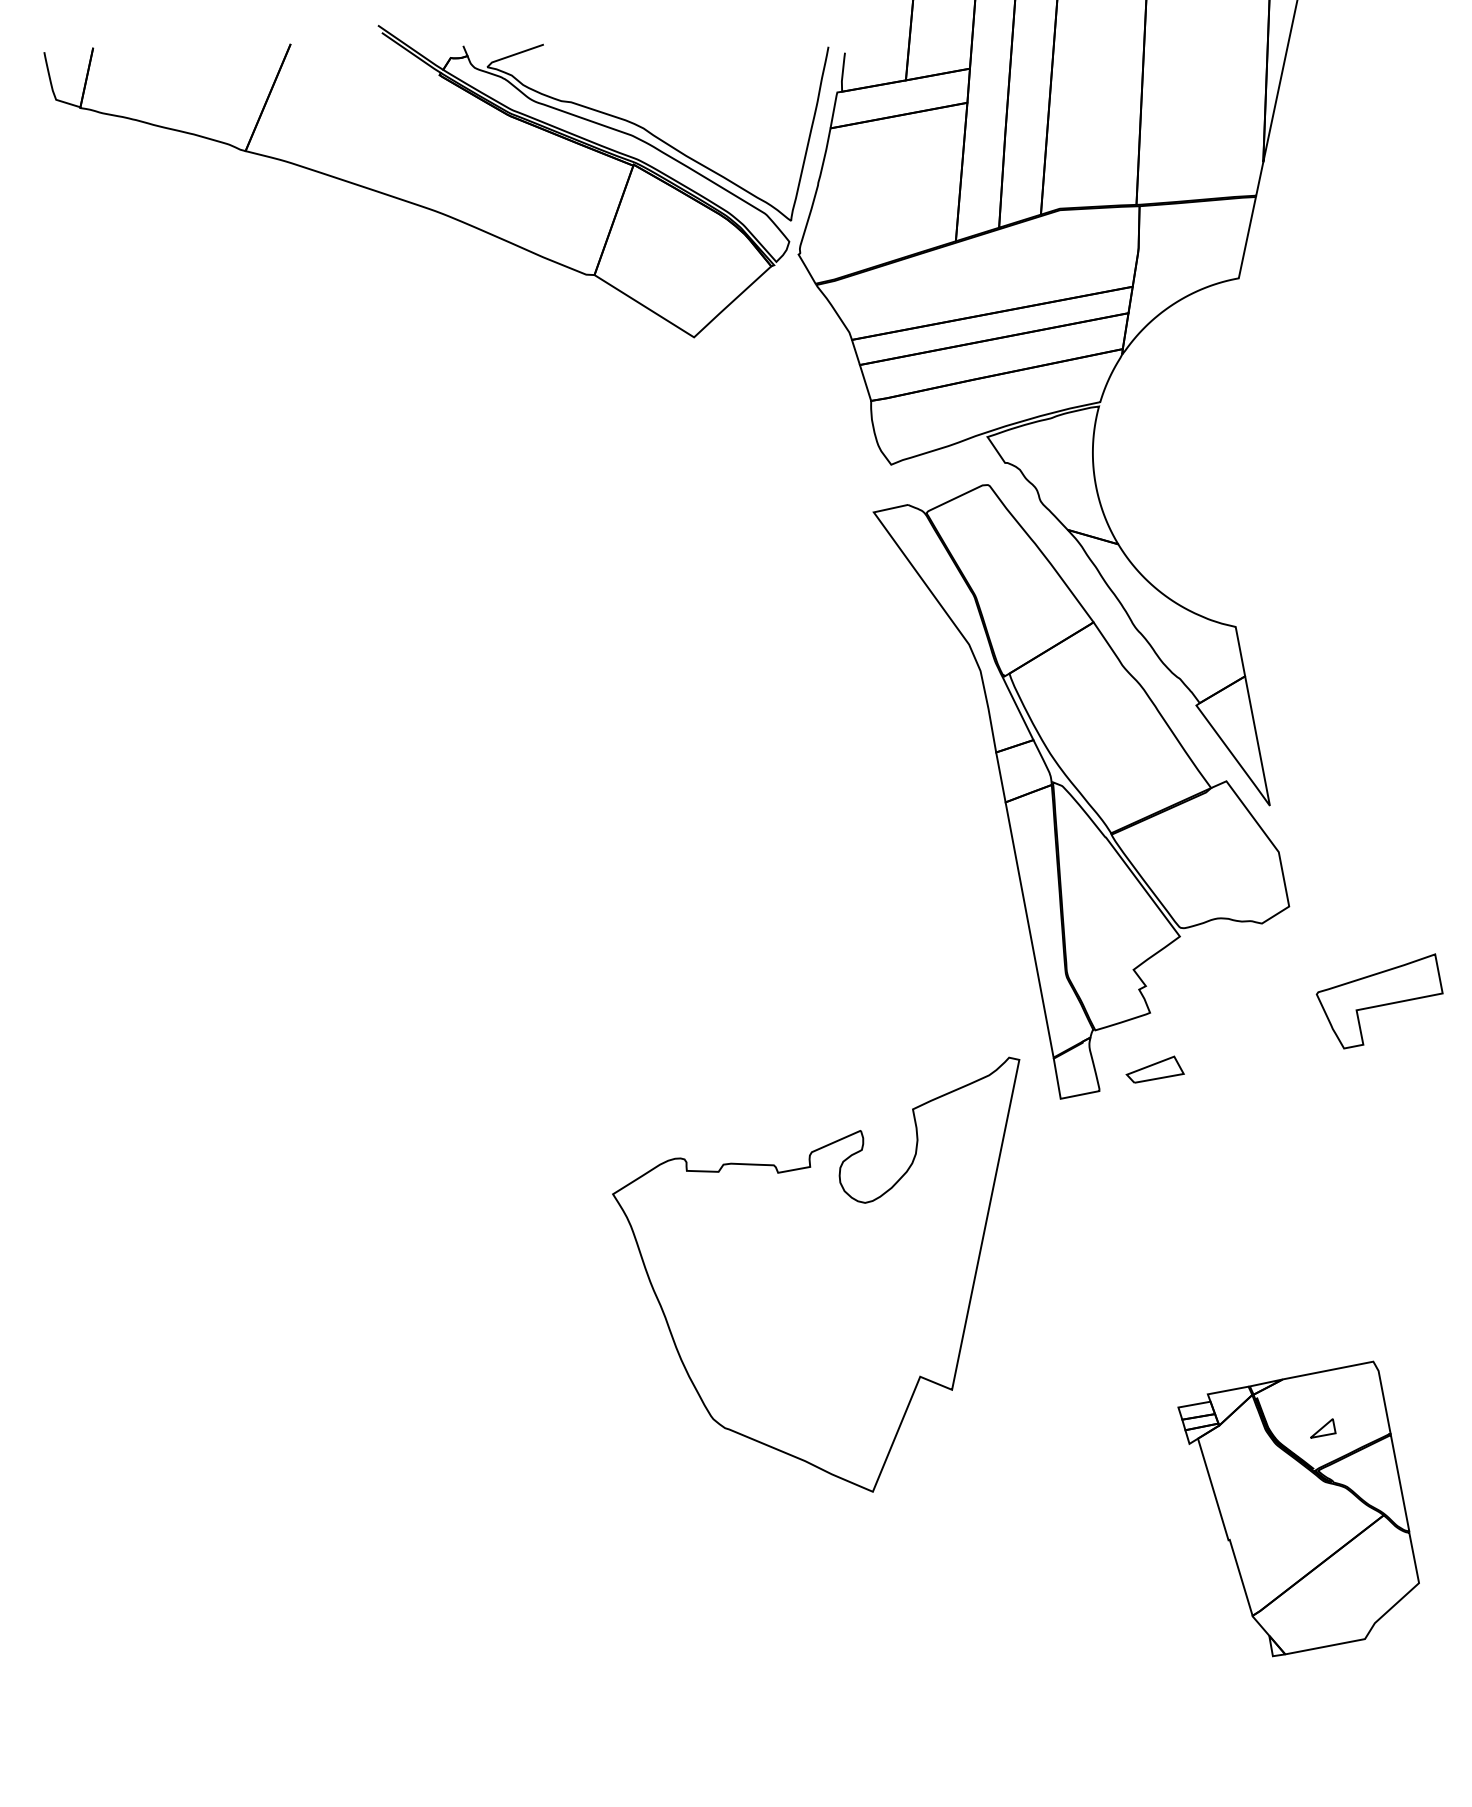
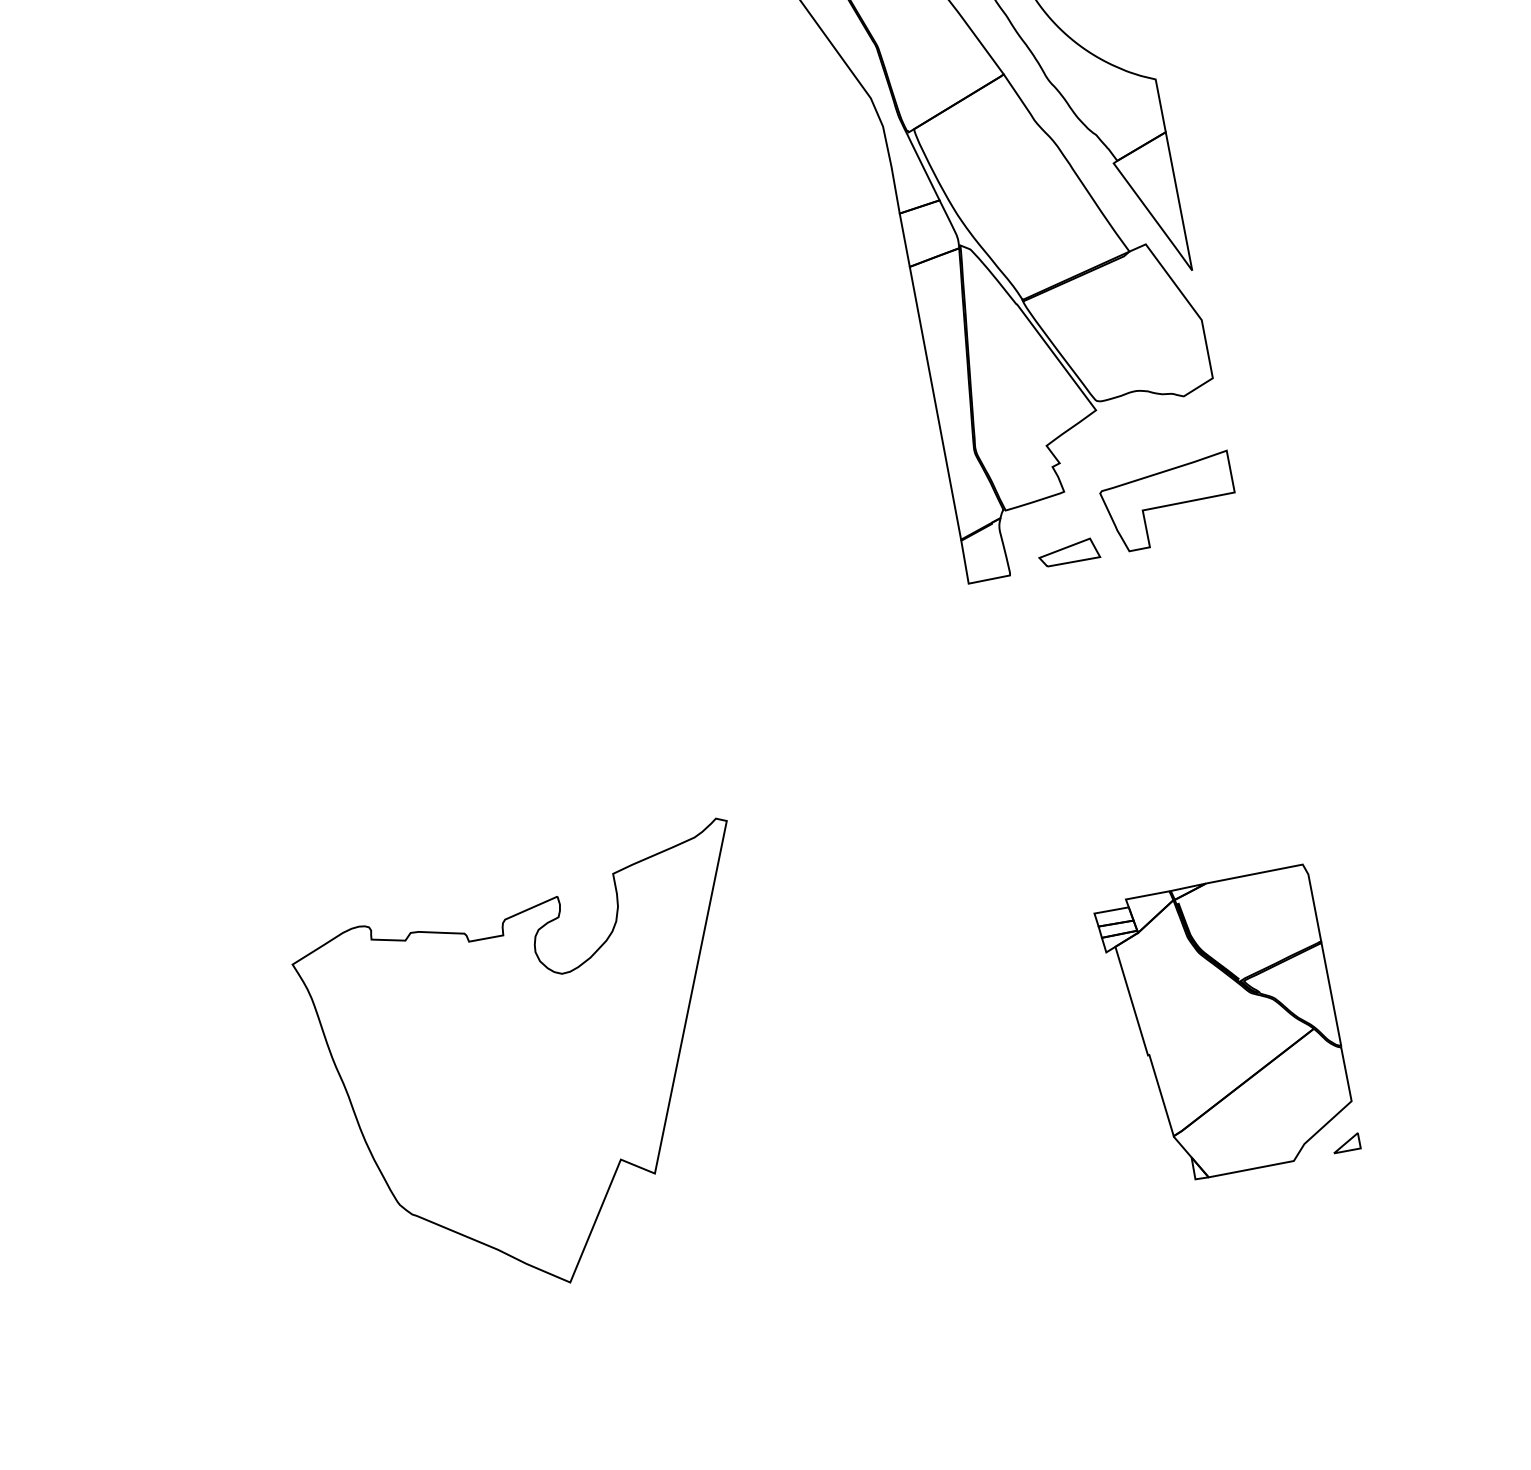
part: (1379, 1001) -> (1167, 501), moved
part: (816, 1274) -> (510, 1050), moved
part: (1323, 1428) -> (1347, 1143), moved

